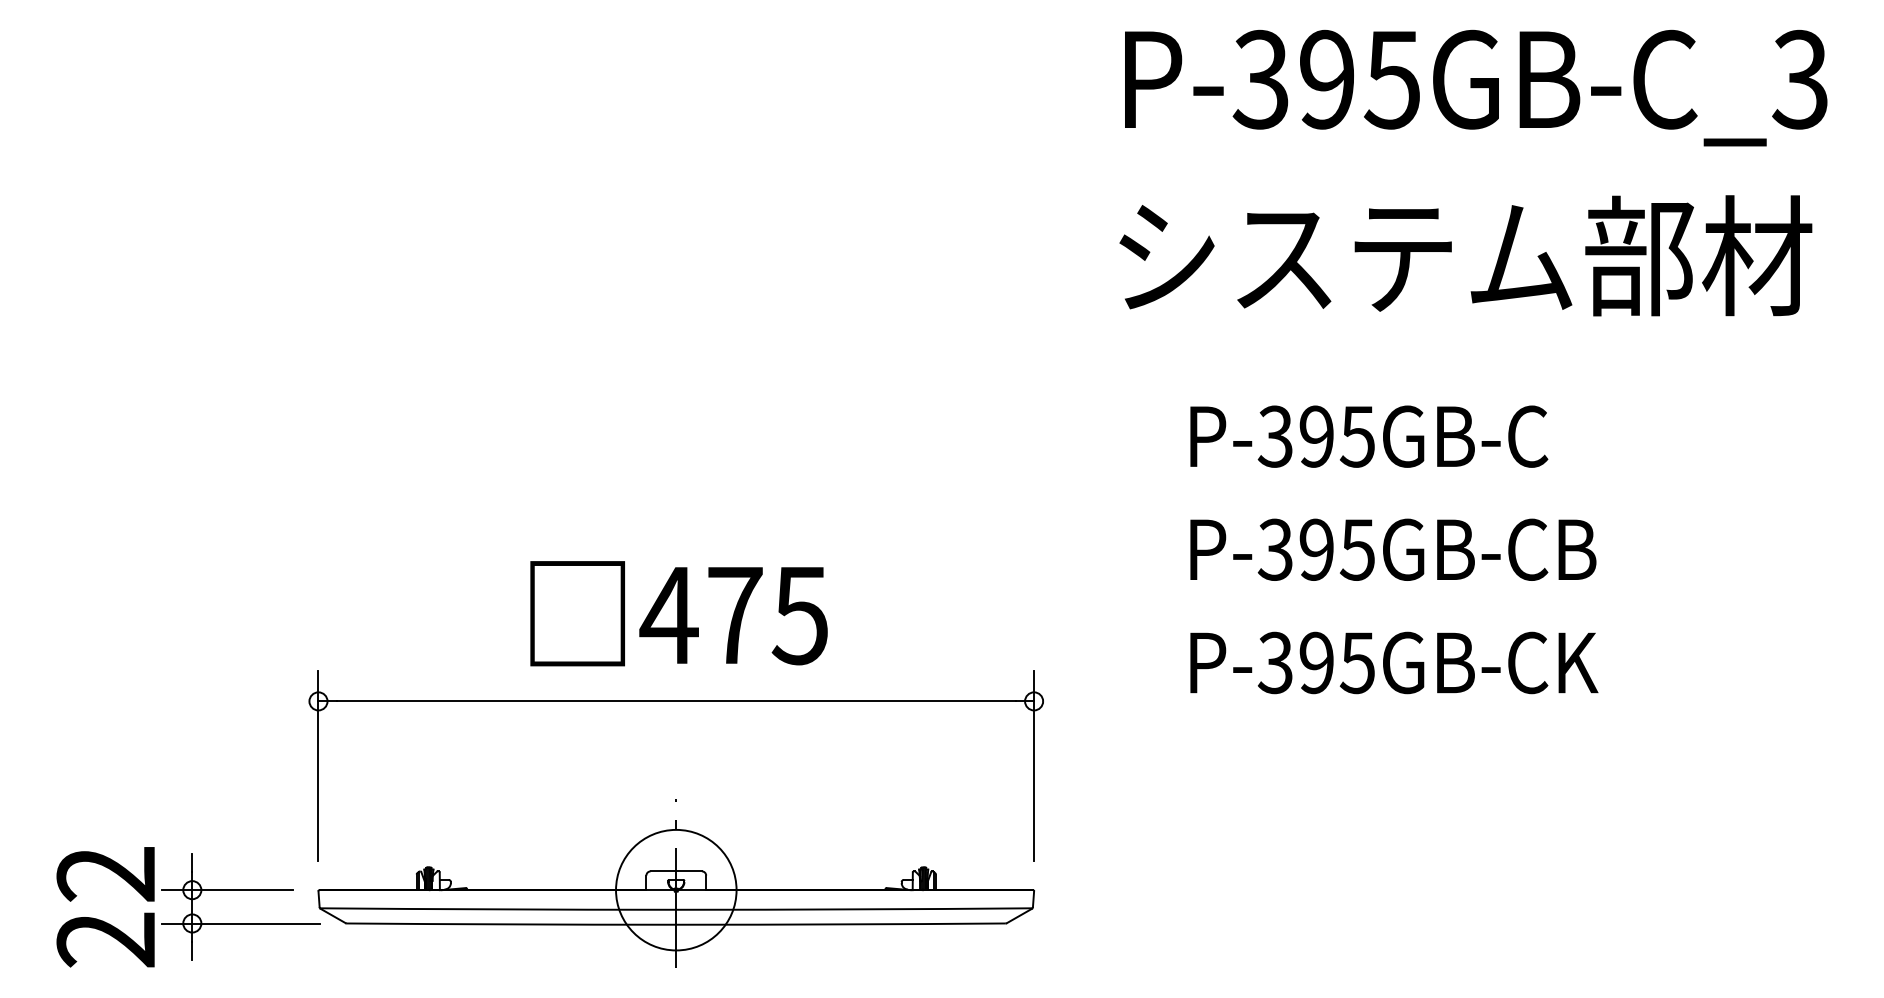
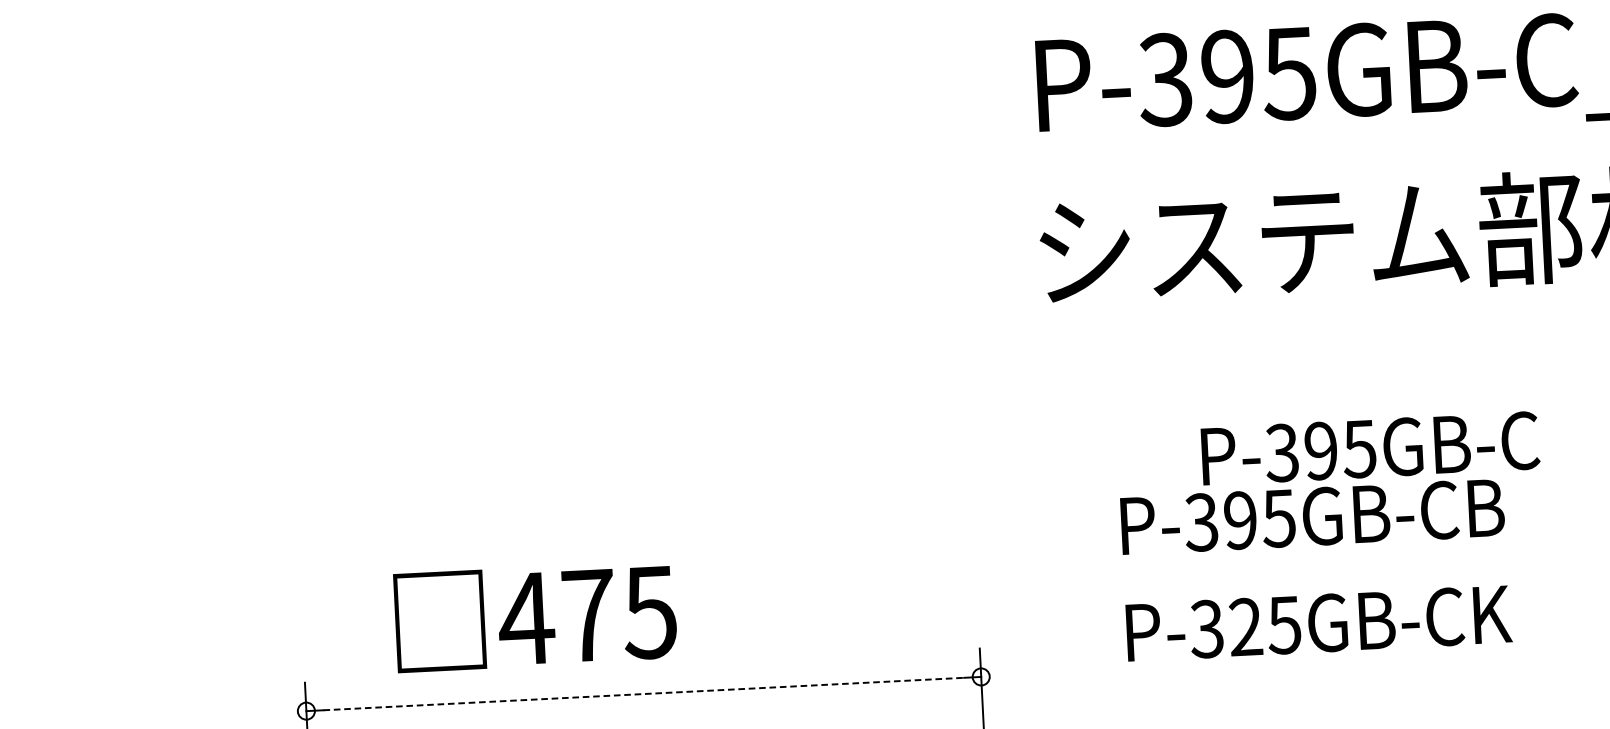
text: (1369, 436) -> (1370, 448), moved
text: (678, 613) -> (535, 616), moved
text: (1316, 663) -> (1245, 627), P-395GB-CK -> P-325GB-CK
line: (676, 701) -> (644, 694), solid -> dashed

